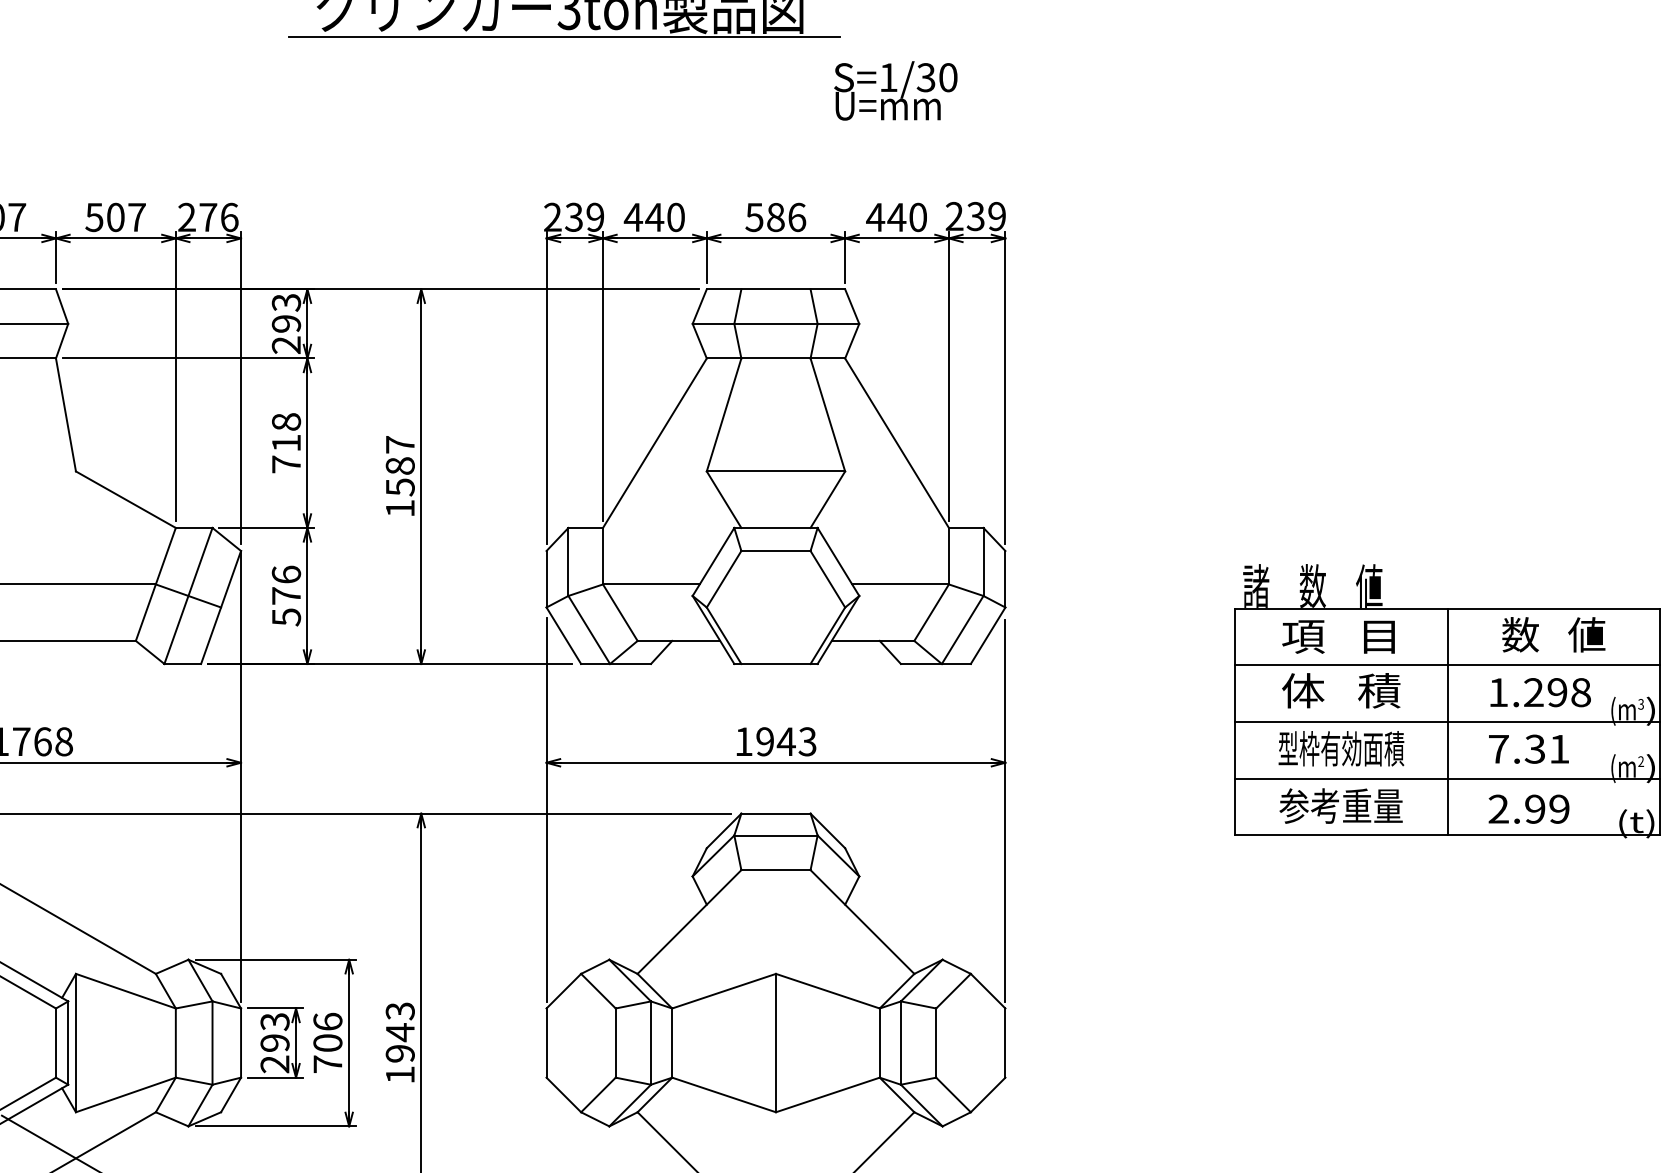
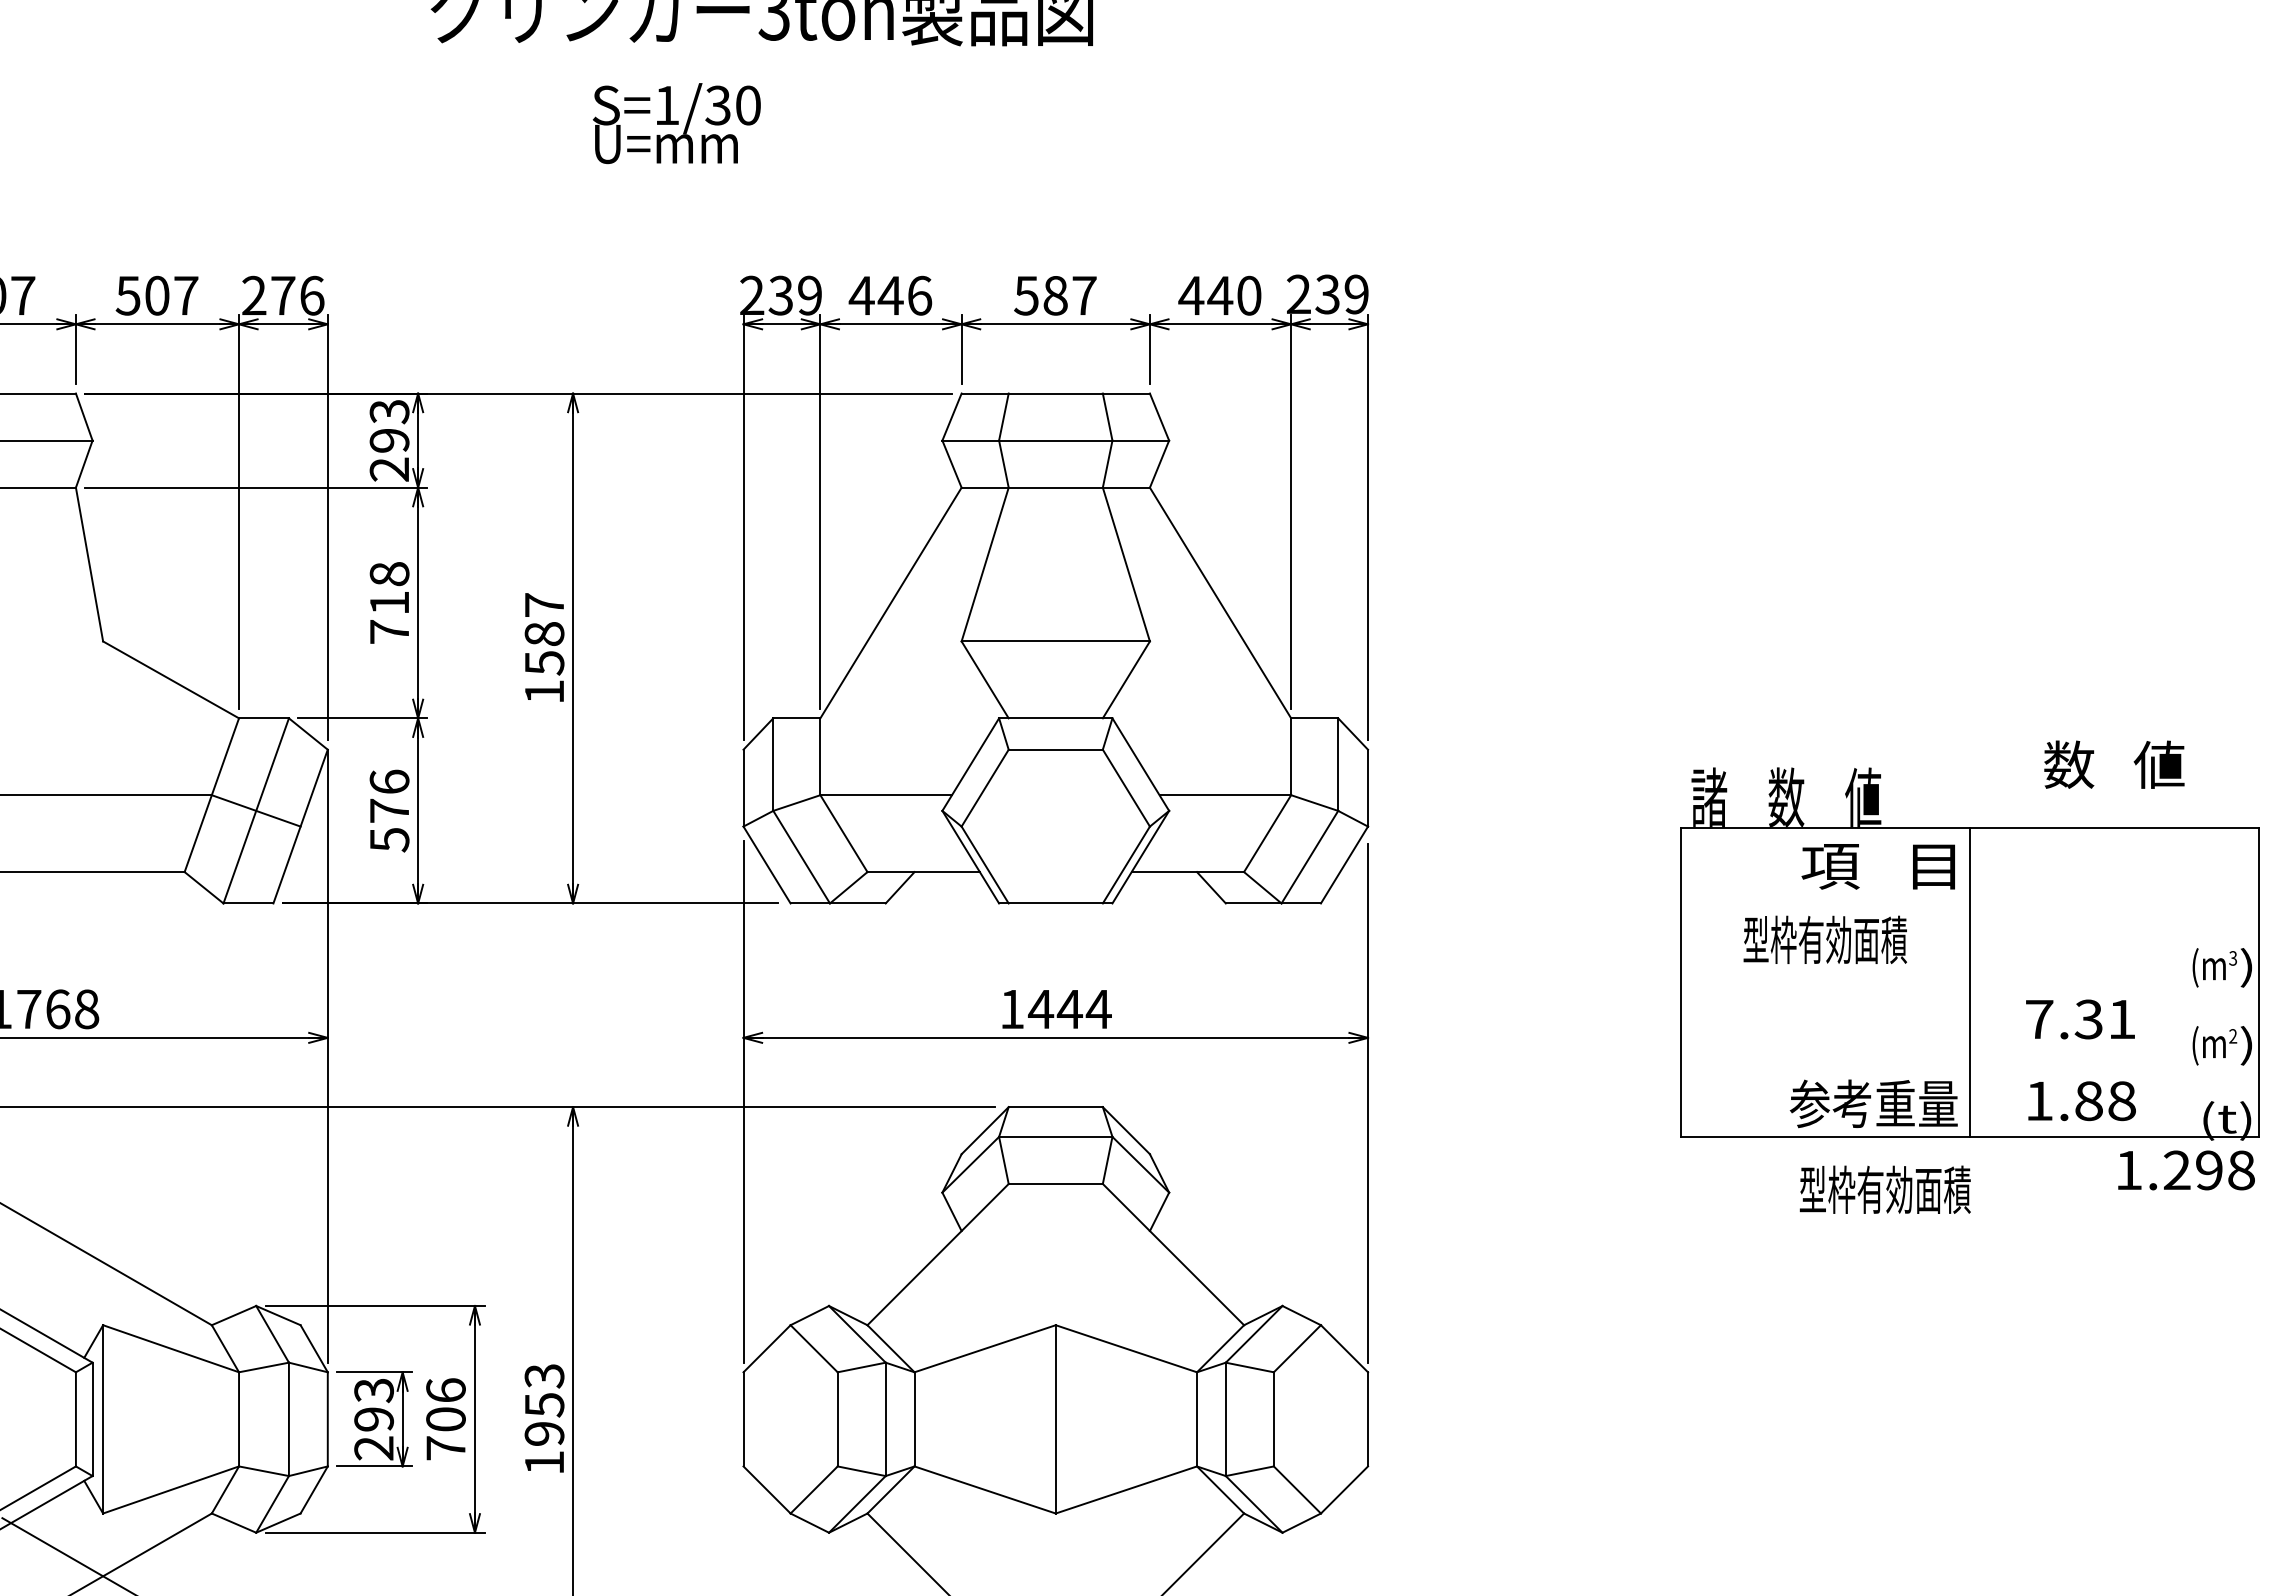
line: (564, 37) -> (767, 50), removed
text: (895, 90) -> (676, 123), moved
text: (676, 217) -> (920, 295), 440 -> 446
text: (797, 217) -> (1084, 295), 586 -> 587
text: (1553, 634) -> (2114, 764), moved
text: (1337, 636) -> (1877, 866), moved
line: (1447, 665) -> (1969, 905), removed
text: (1341, 690) -> (1825, 939), 体   積 -> 型枠有効面積
text: (1540, 692) -> (2186, 1170), moved
line: (1447, 722) -> (1969, 982), removed
text: (786, 741) -> (1069, 1009), 1943 -> 1444
text: (1340, 748) -> (1884, 1189), moved
line: (1447, 778) -> (1969, 1059), removed
text: (1340, 805) -> (1873, 1103), moved
text: (1528, 809) -> (2080, 1101), 2.99 -> 1.88
text: (400, 1032) -> (544, 1405), 1943 -> 1953

